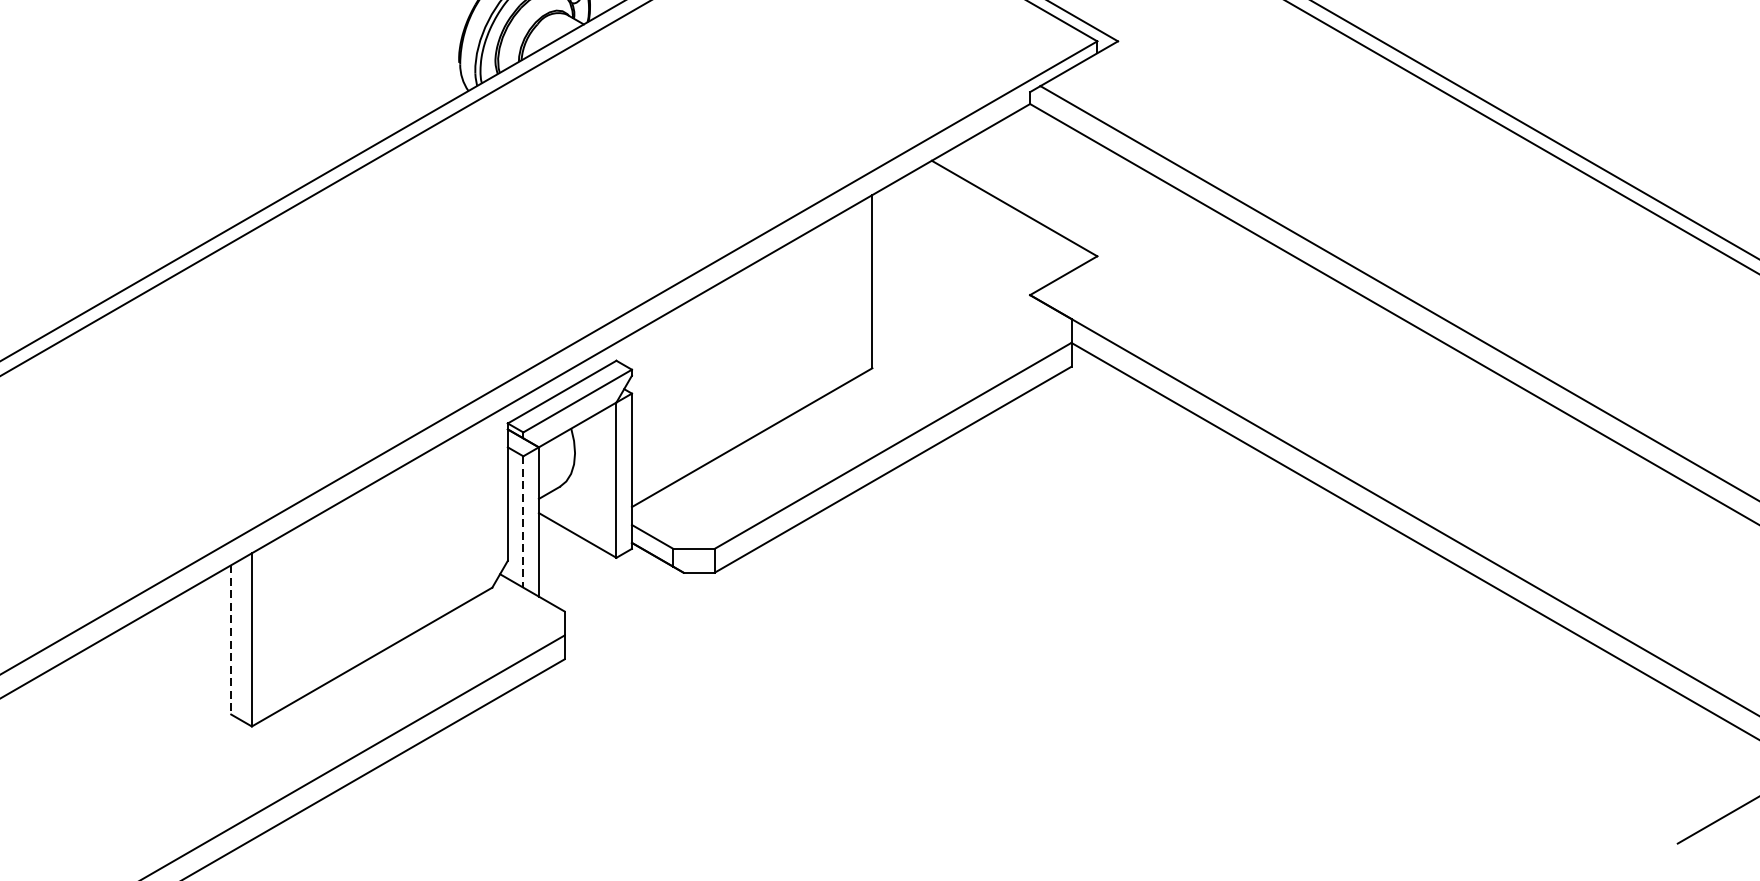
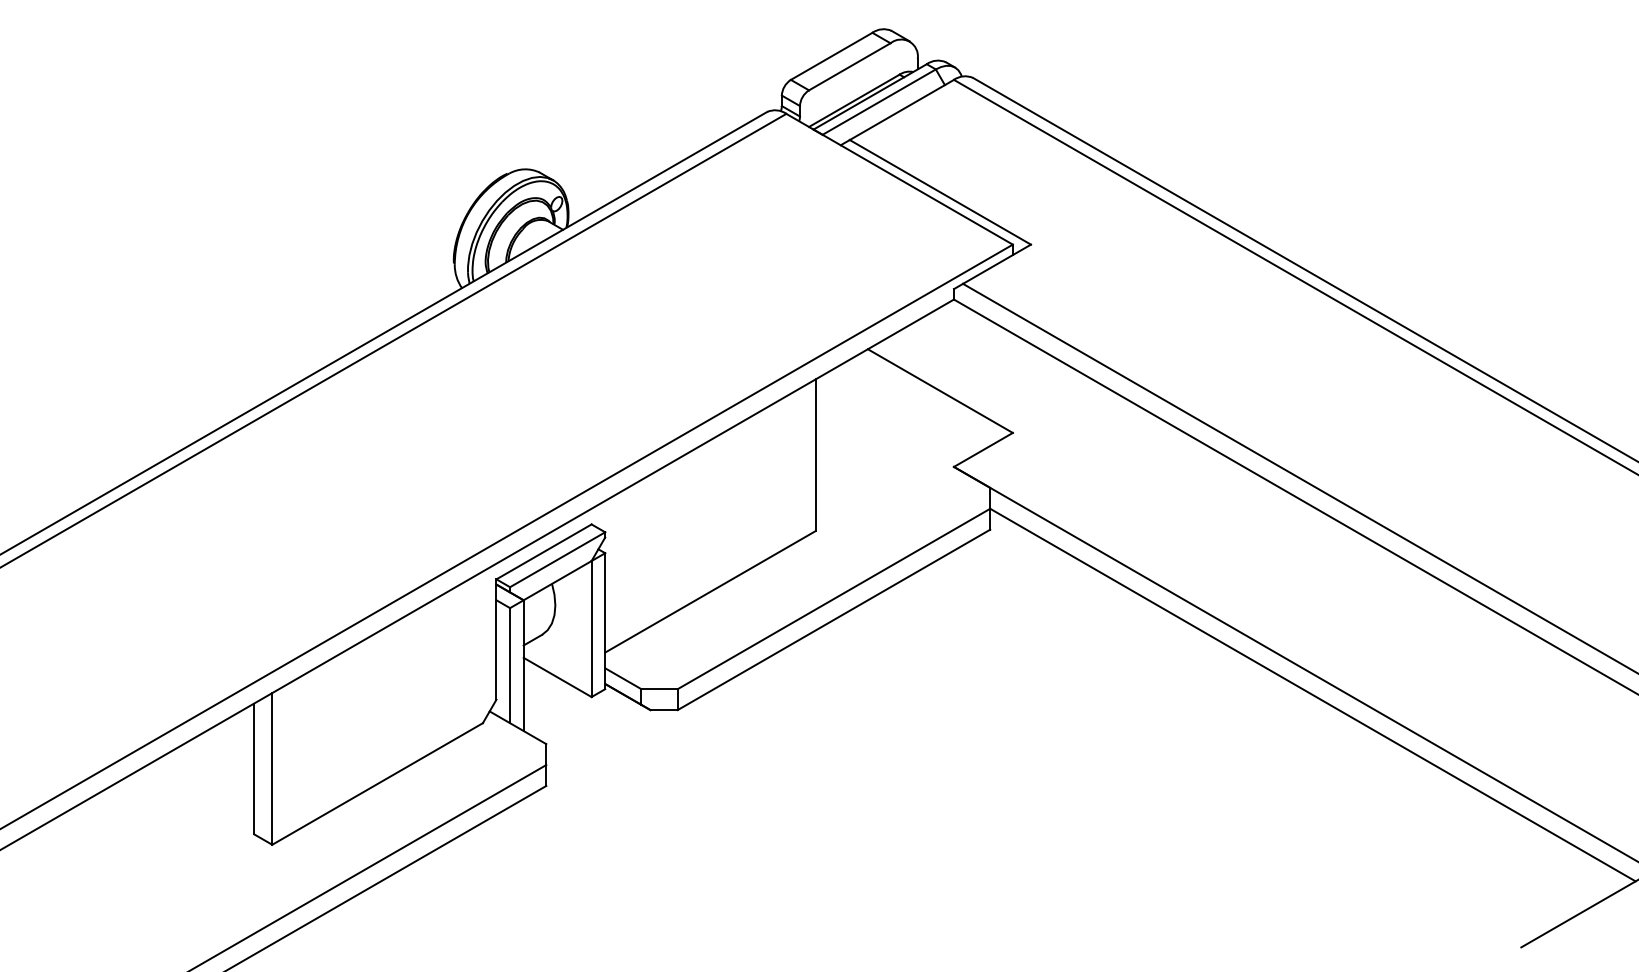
line: (523, 521) -> (510, 665), dashed -> solid
line: (231, 640) -> (254, 769), dashed -> solid

